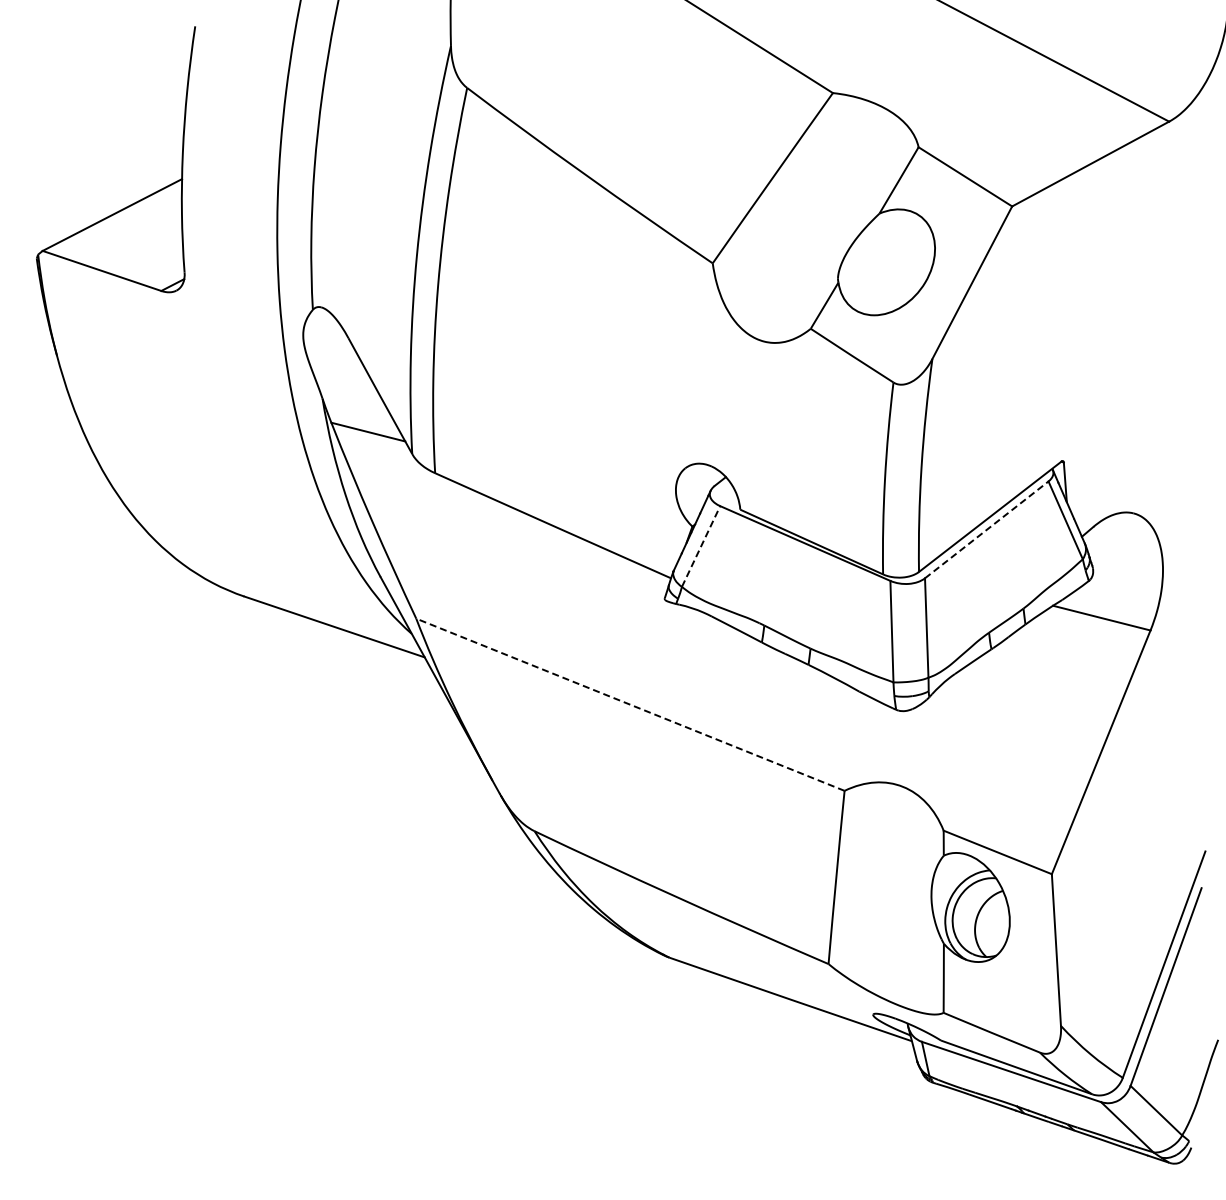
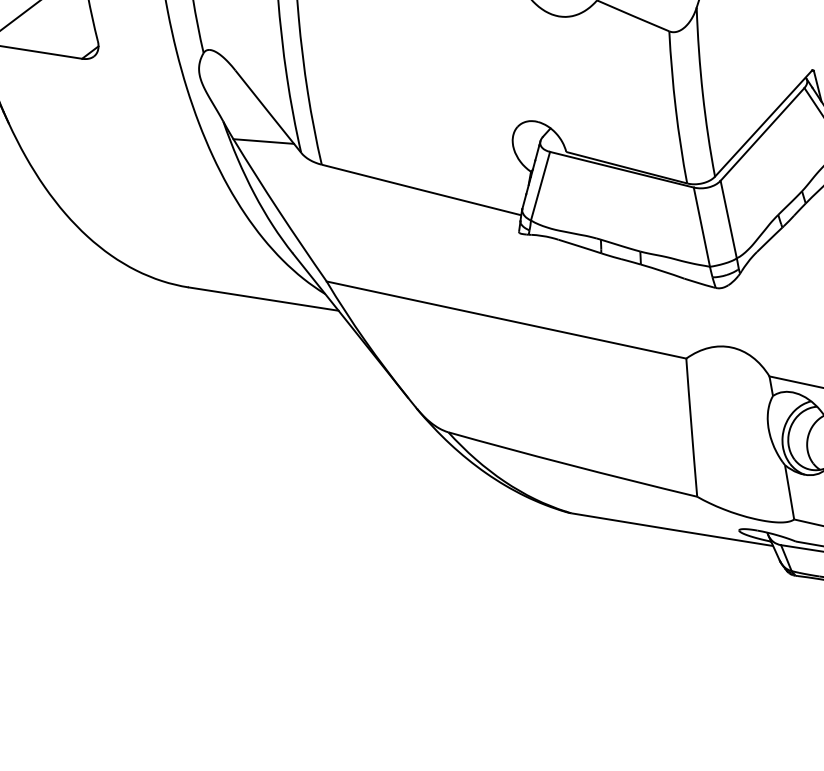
line: (987, 529) -> (763, 134), dashed -> solid
line: (701, 546) -> (540, 186), dashed -> solid
line: (630, 704) -> (506, 319), dashed -> solid

